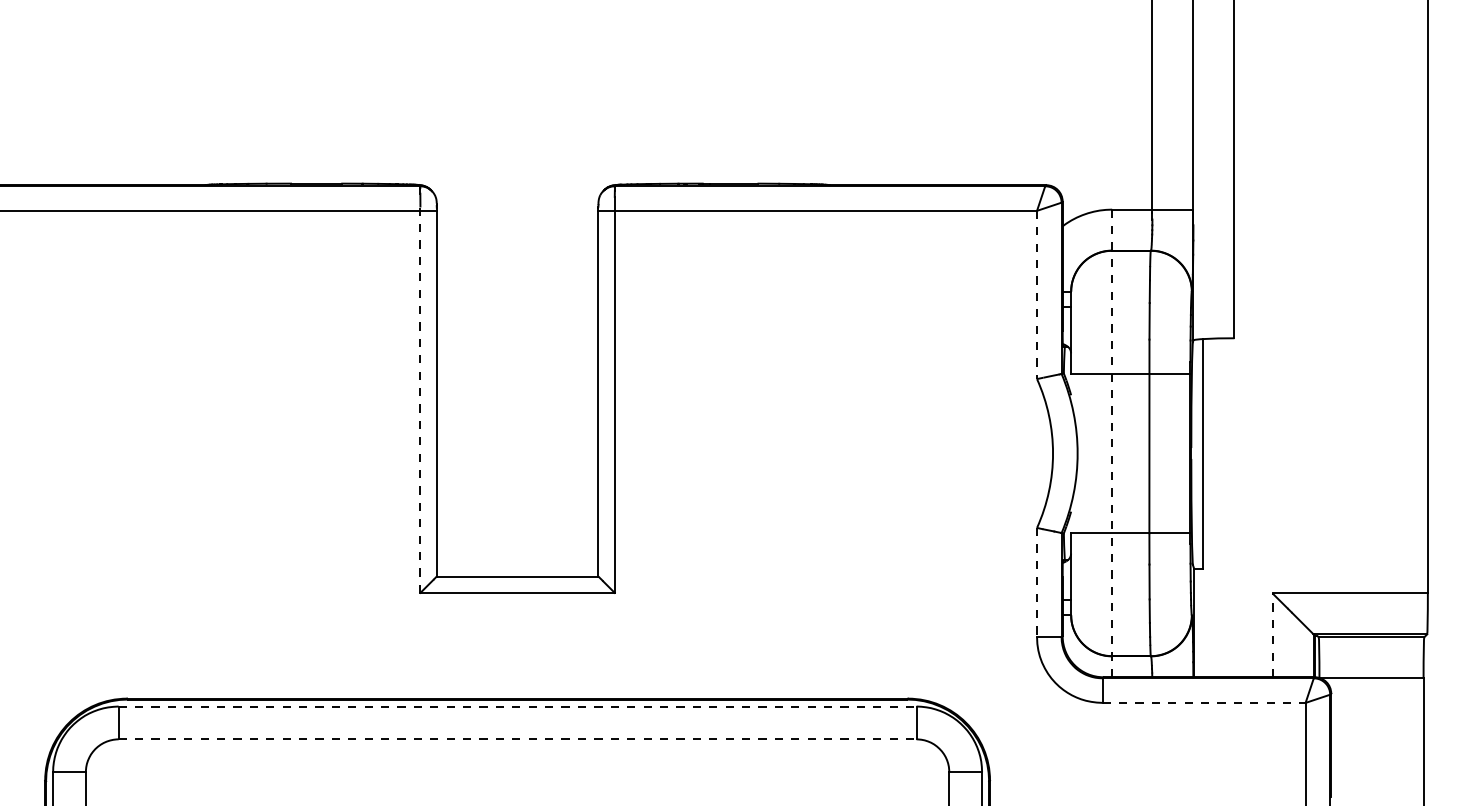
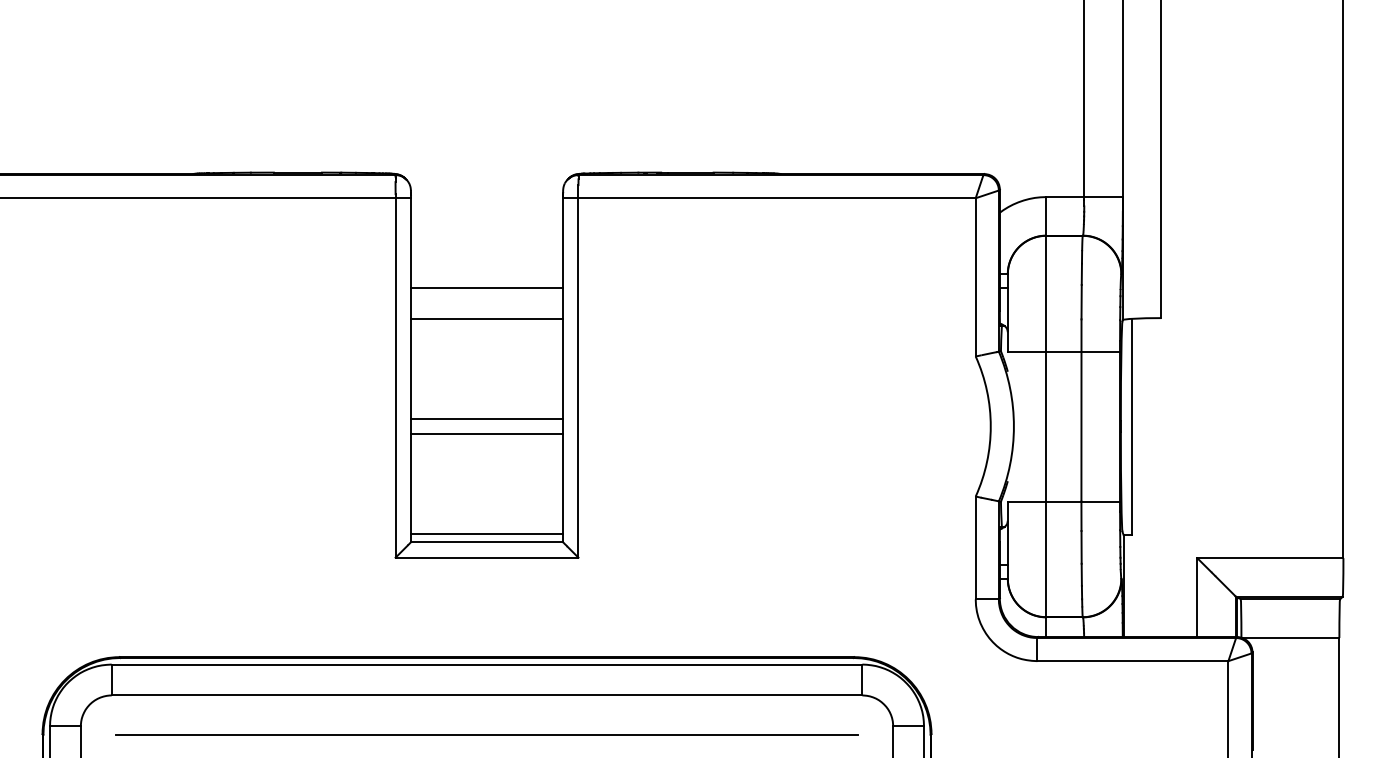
line: (1036, 295) -> (975, 277), dashed -> solid
line: (518, 306) -> (487, 288), added
line: (518, 339) -> (487, 319), added
line: (420, 399) -> (395, 375), dashed -> solid
line: (1112, 443) -> (1046, 417), dashed -> solid
line: (518, 446) -> (487, 419), added
line: (518, 460) -> (487, 433), added
line: (518, 568) -> (487, 534), added
line: (1036, 583) -> (975, 548), dashed -> solid
line: (1272, 635) -> (1197, 597), dashed -> solid
line: (1203, 703) -> (1132, 661), dashed -> solid
line: (518, 706) -> (487, 664), dashed -> solid
line: (518, 739) -> (487, 695), dashed -> solid
line: (517, 781) -> (486, 735), added

